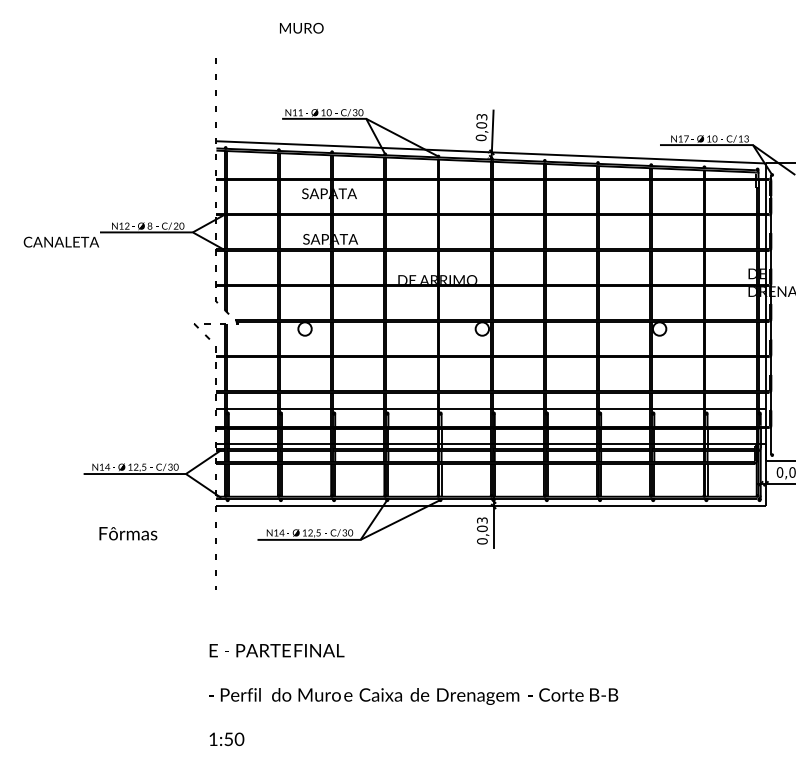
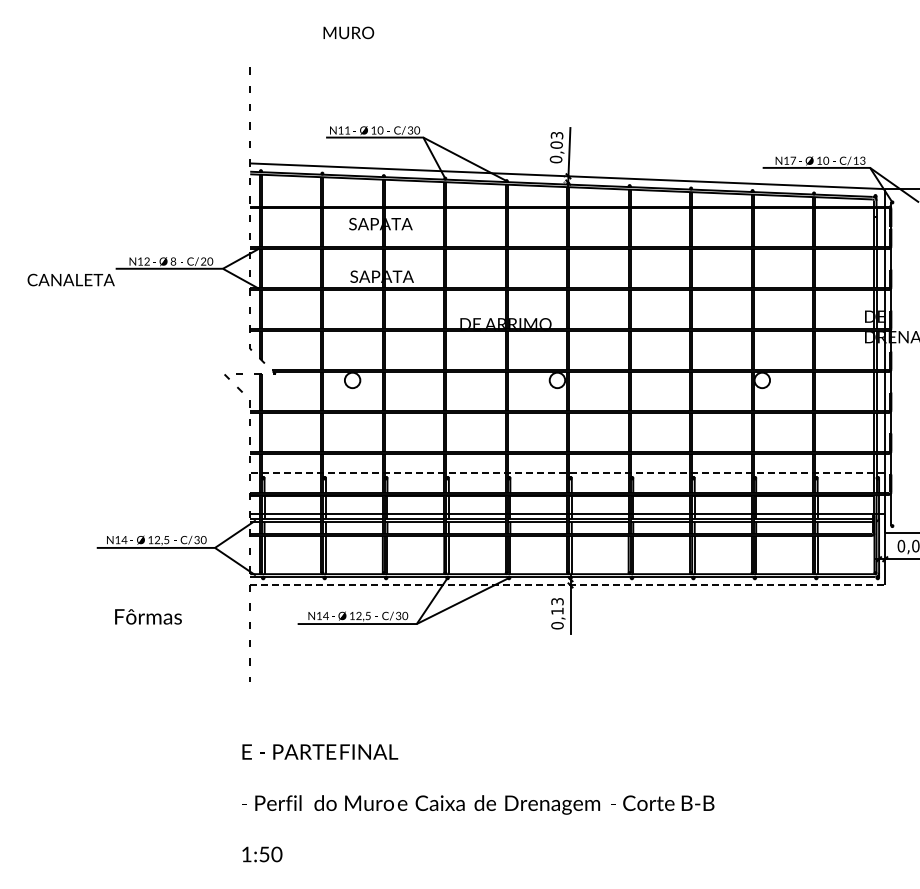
line: (491, 408) -> (567, 472), solid -> dashed
line: (491, 506) -> (567, 585), solid -> dashed
text: (482, 528) -> (557, 610), 0,03 -> 0,13

